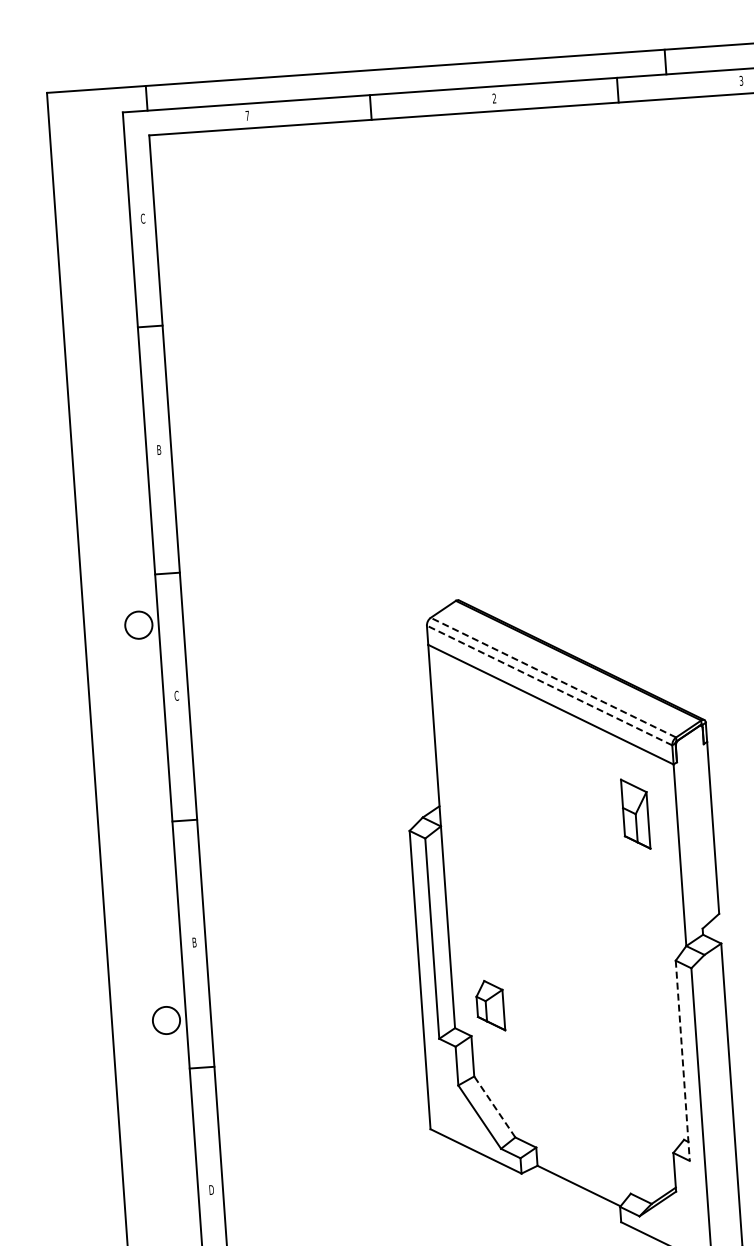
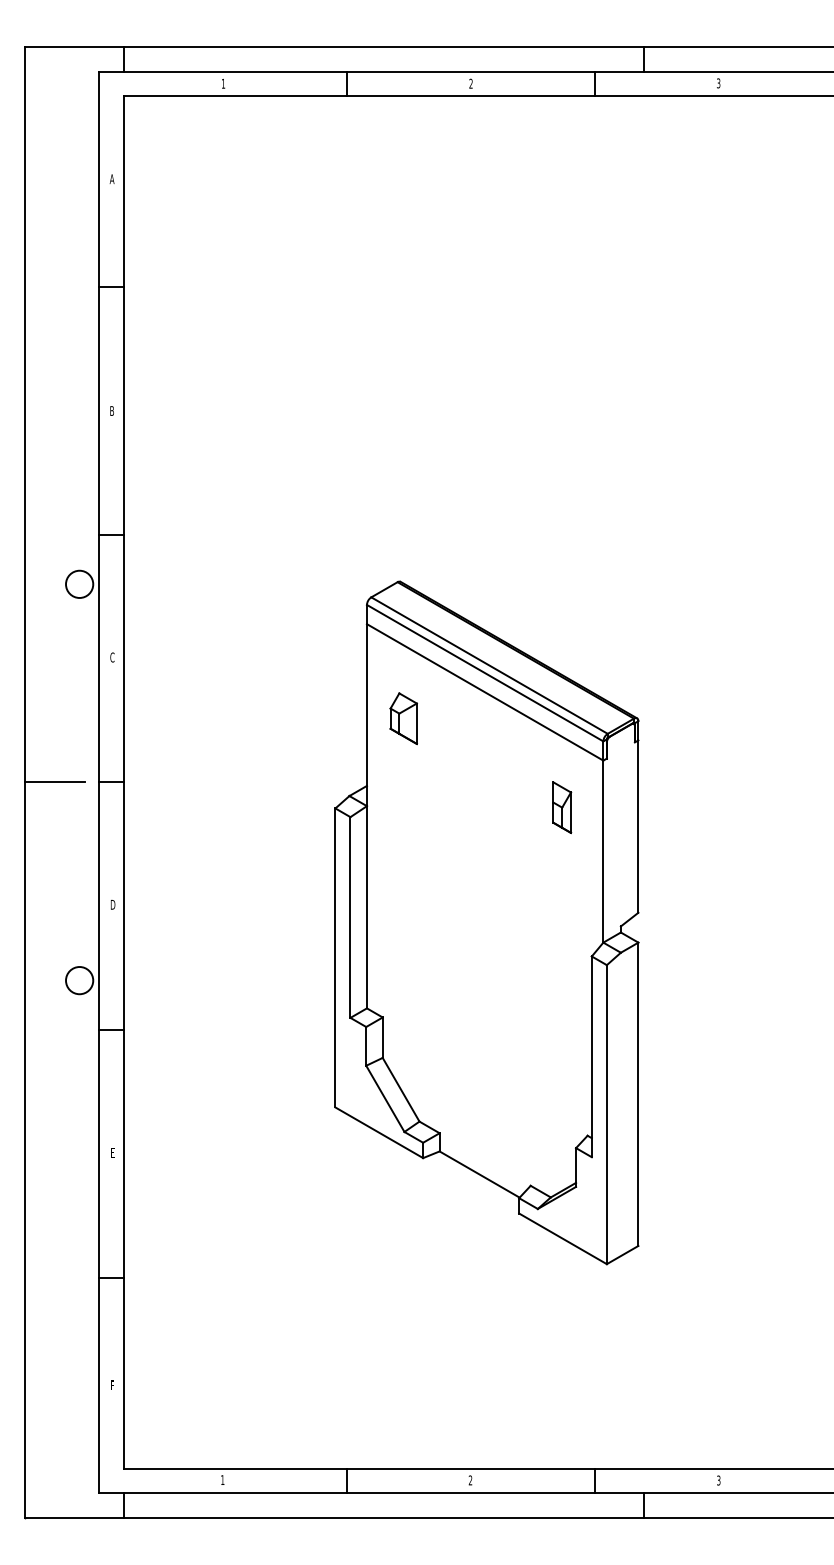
text: (247, 115) -> (223, 83), 7 -> 1
text: (142, 219) -> (111, 179), C -> A
line: (553, 677) -> (489, 665), dashed -> solid
line: (548, 684) -> (484, 672), dashed -> solid
part: (636, 814) -> (562, 807), size x0.71
line: (127, 824) -> (54, 782), added
text: (193, 942) -> (112, 904), B -> D
part: (490, 1005) -> (403, 718), moved
line: (682, 1061) -> (591, 1057), dashed -> solid
line: (495, 1106) -> (401, 1089), dashed -> solid
text: (211, 1189) -> (112, 1152), D -> E

